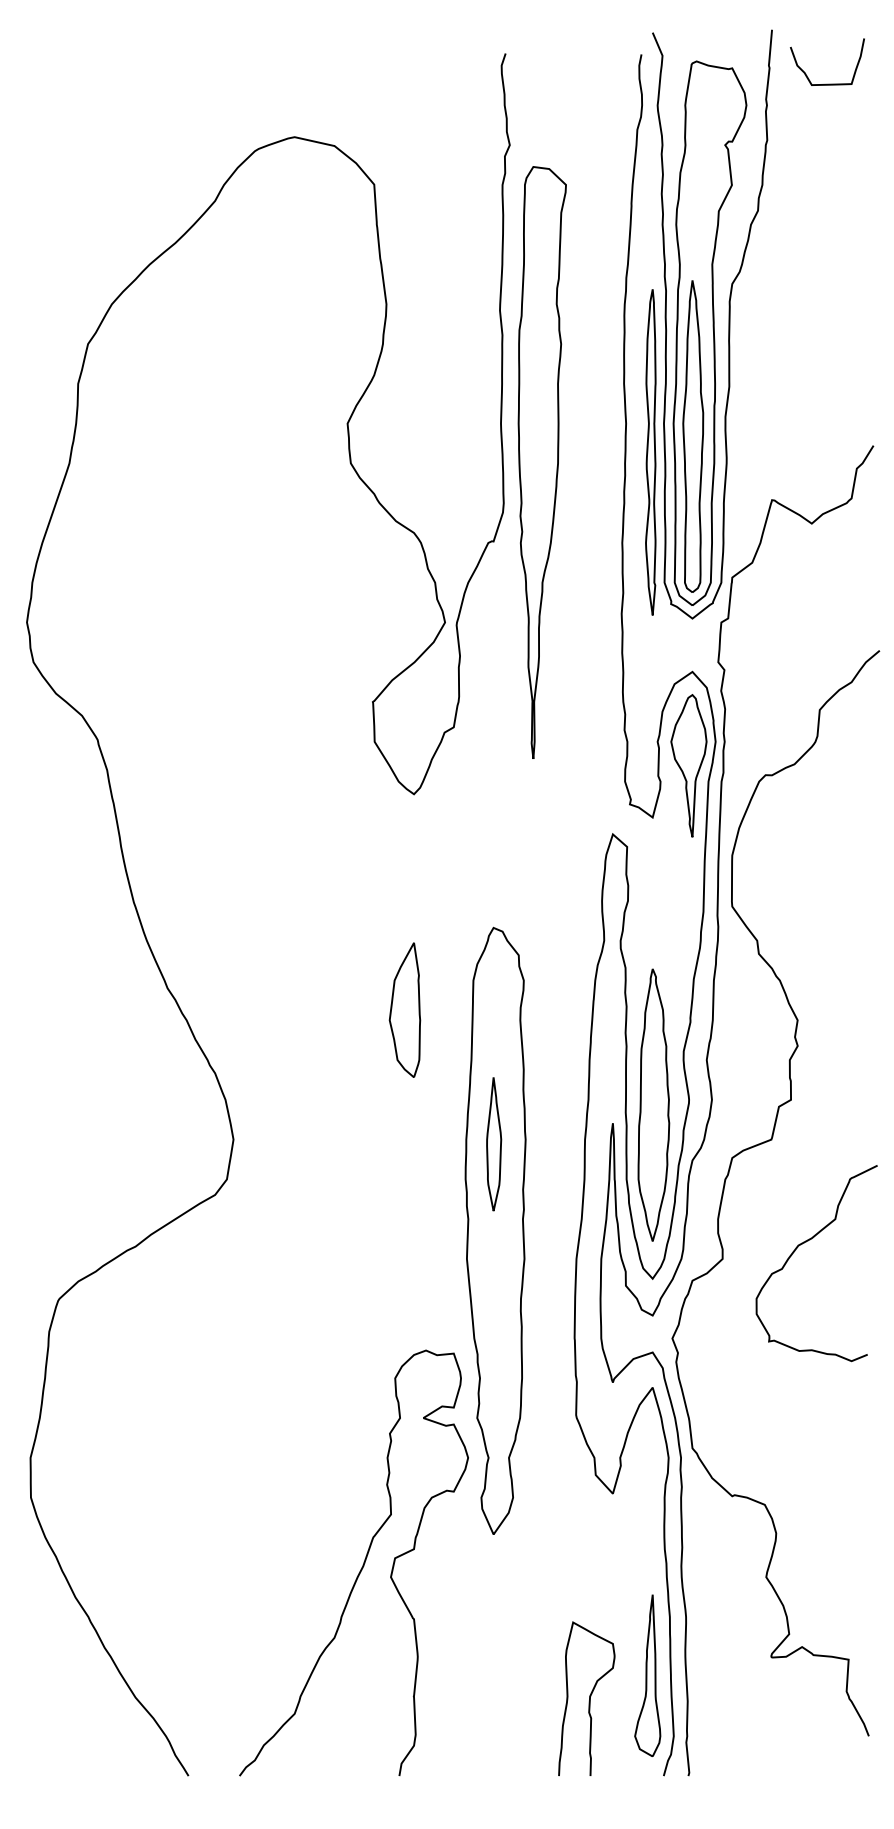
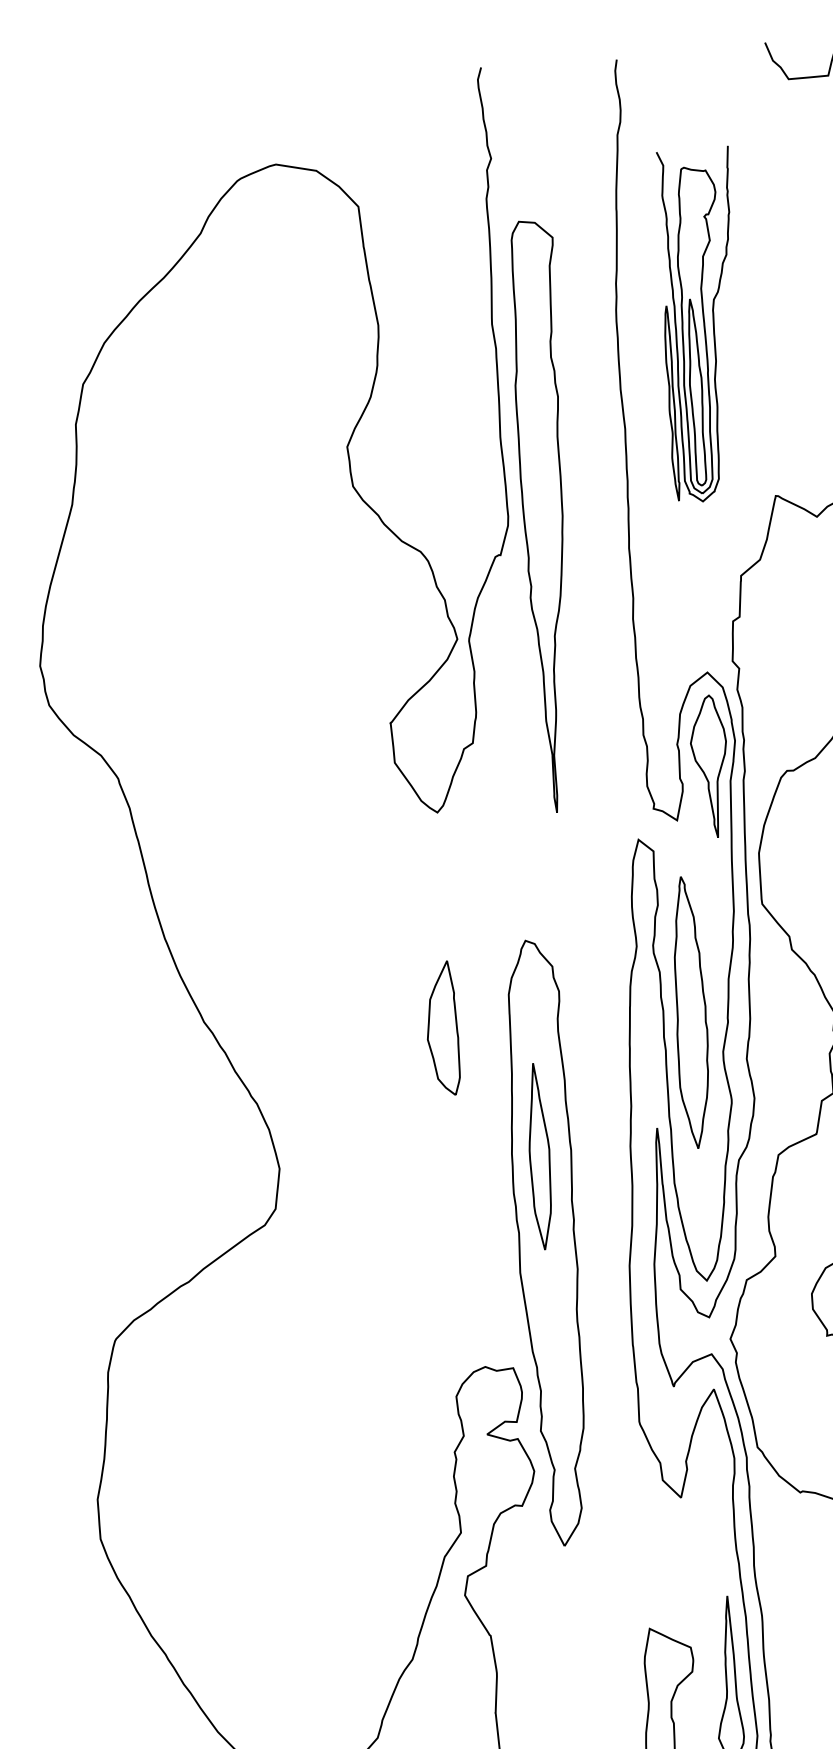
part: (708, 324) -> (701, 324), size x0.6
part: (541, 462) -> (546, 516), moved
part: (653, 1104) -> (690, 1011), moved
part: (494, 1144) -> (540, 1156), size x1.4

